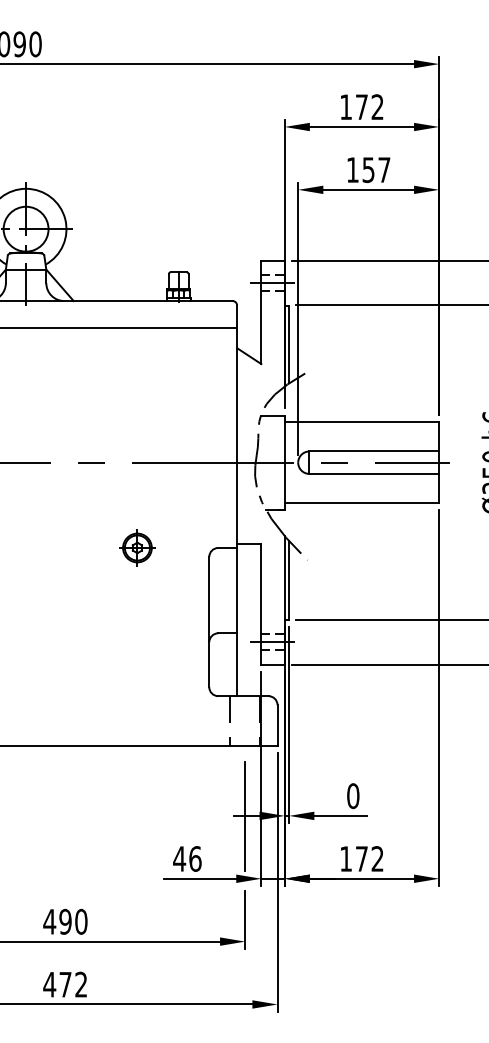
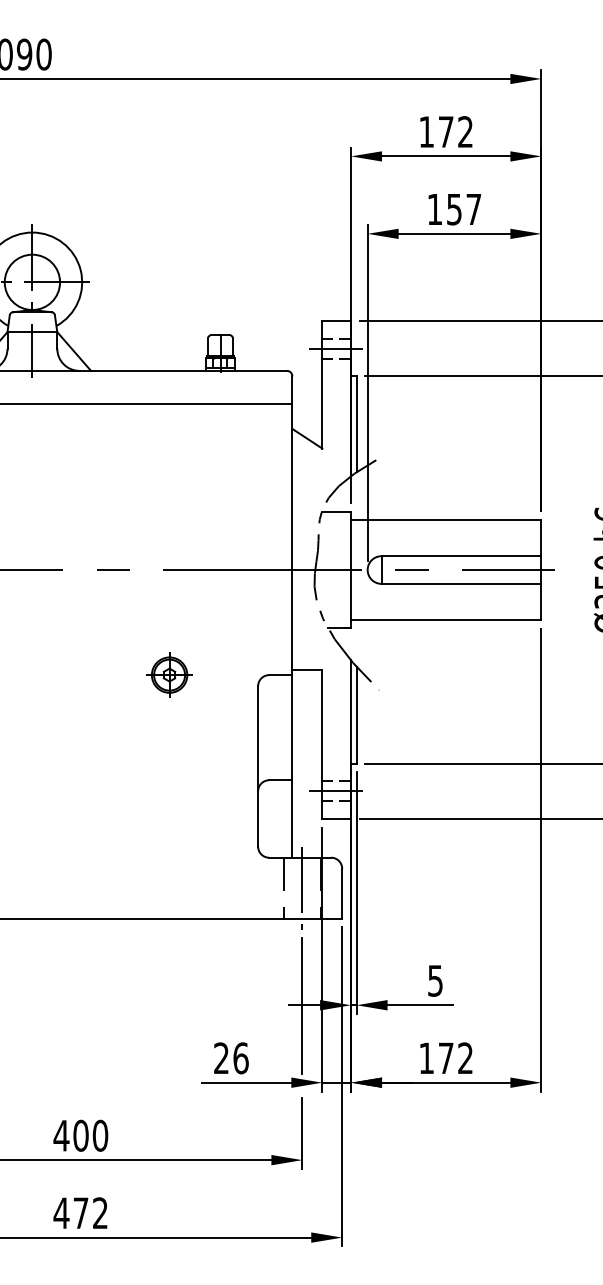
line: (245, 720) -> (302, 887), added
text: (353, 795) -> (435, 980), 0 -> 5
text: (179, 858) -> (221, 1057), 46 -> 26
text: (65, 921) -> (80, 1135), 490 -> 400

